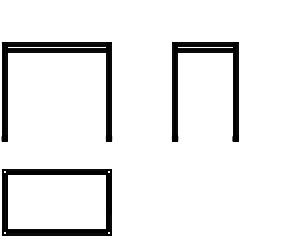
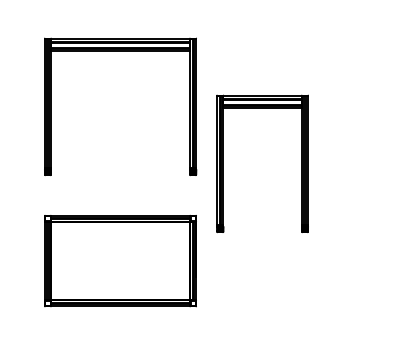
part: (177, 91) -> (223, 163), moved

